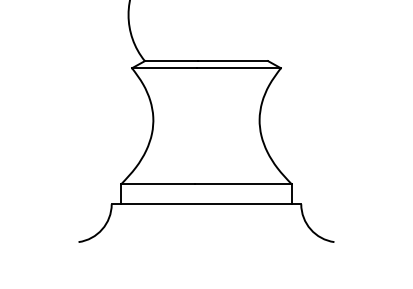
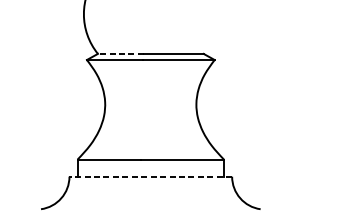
line: (171, 61) -> (120, 54), solid -> dashed
line: (206, 204) -> (150, 176), solid -> dashed

